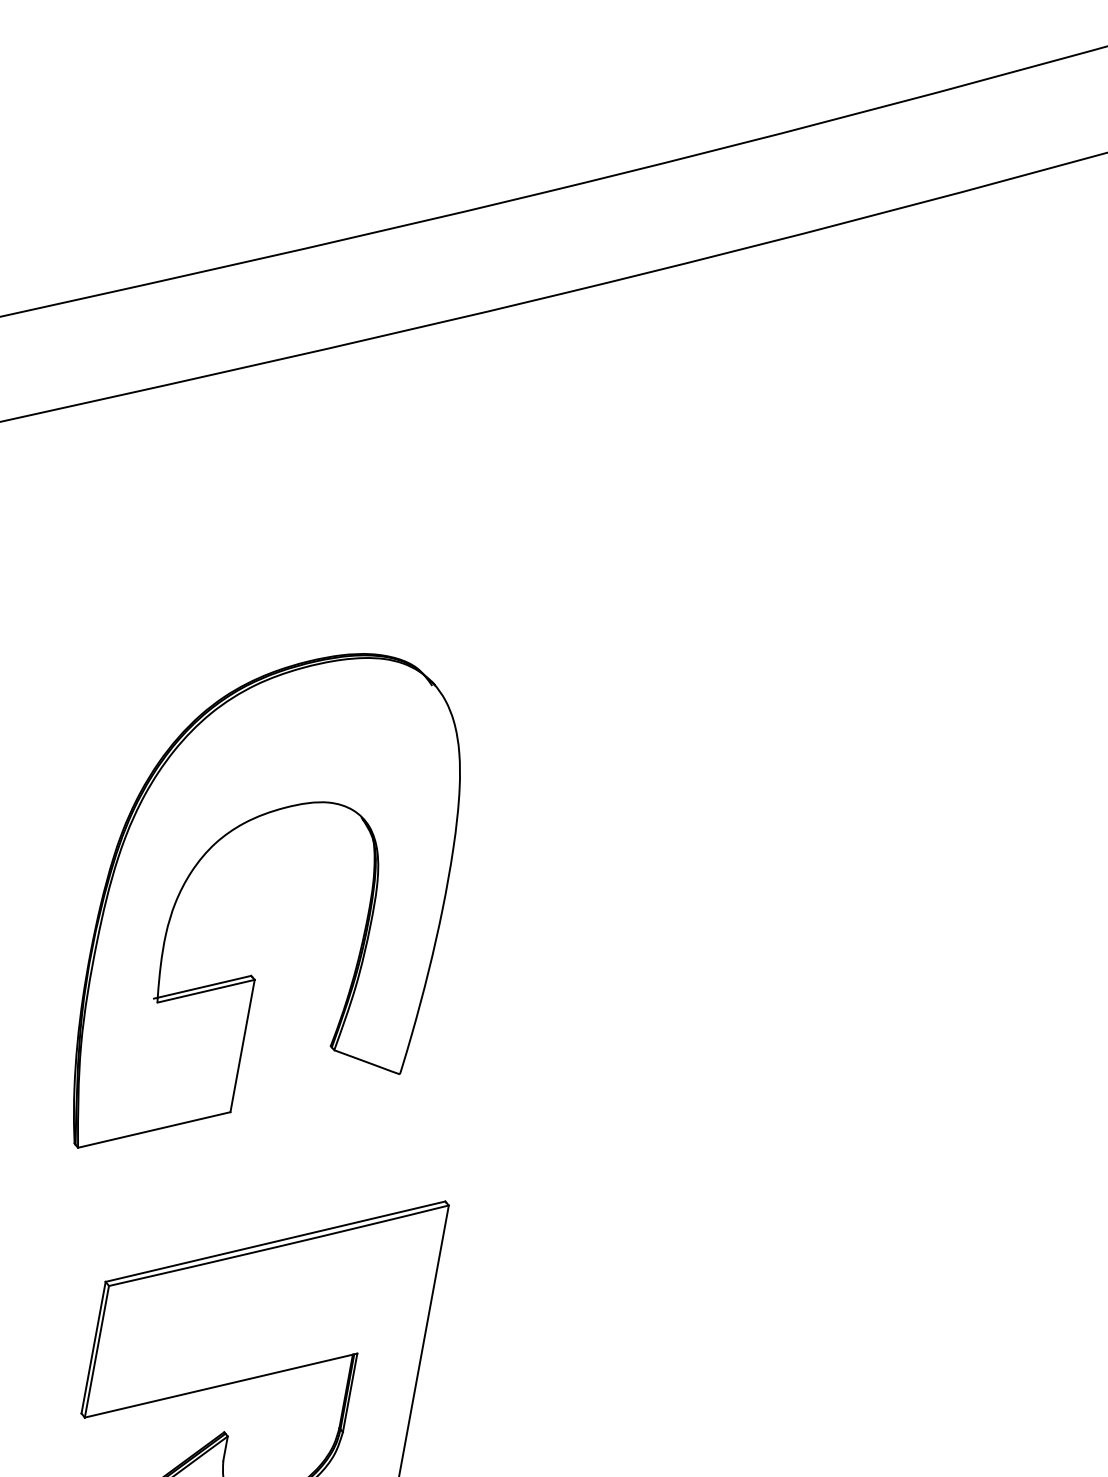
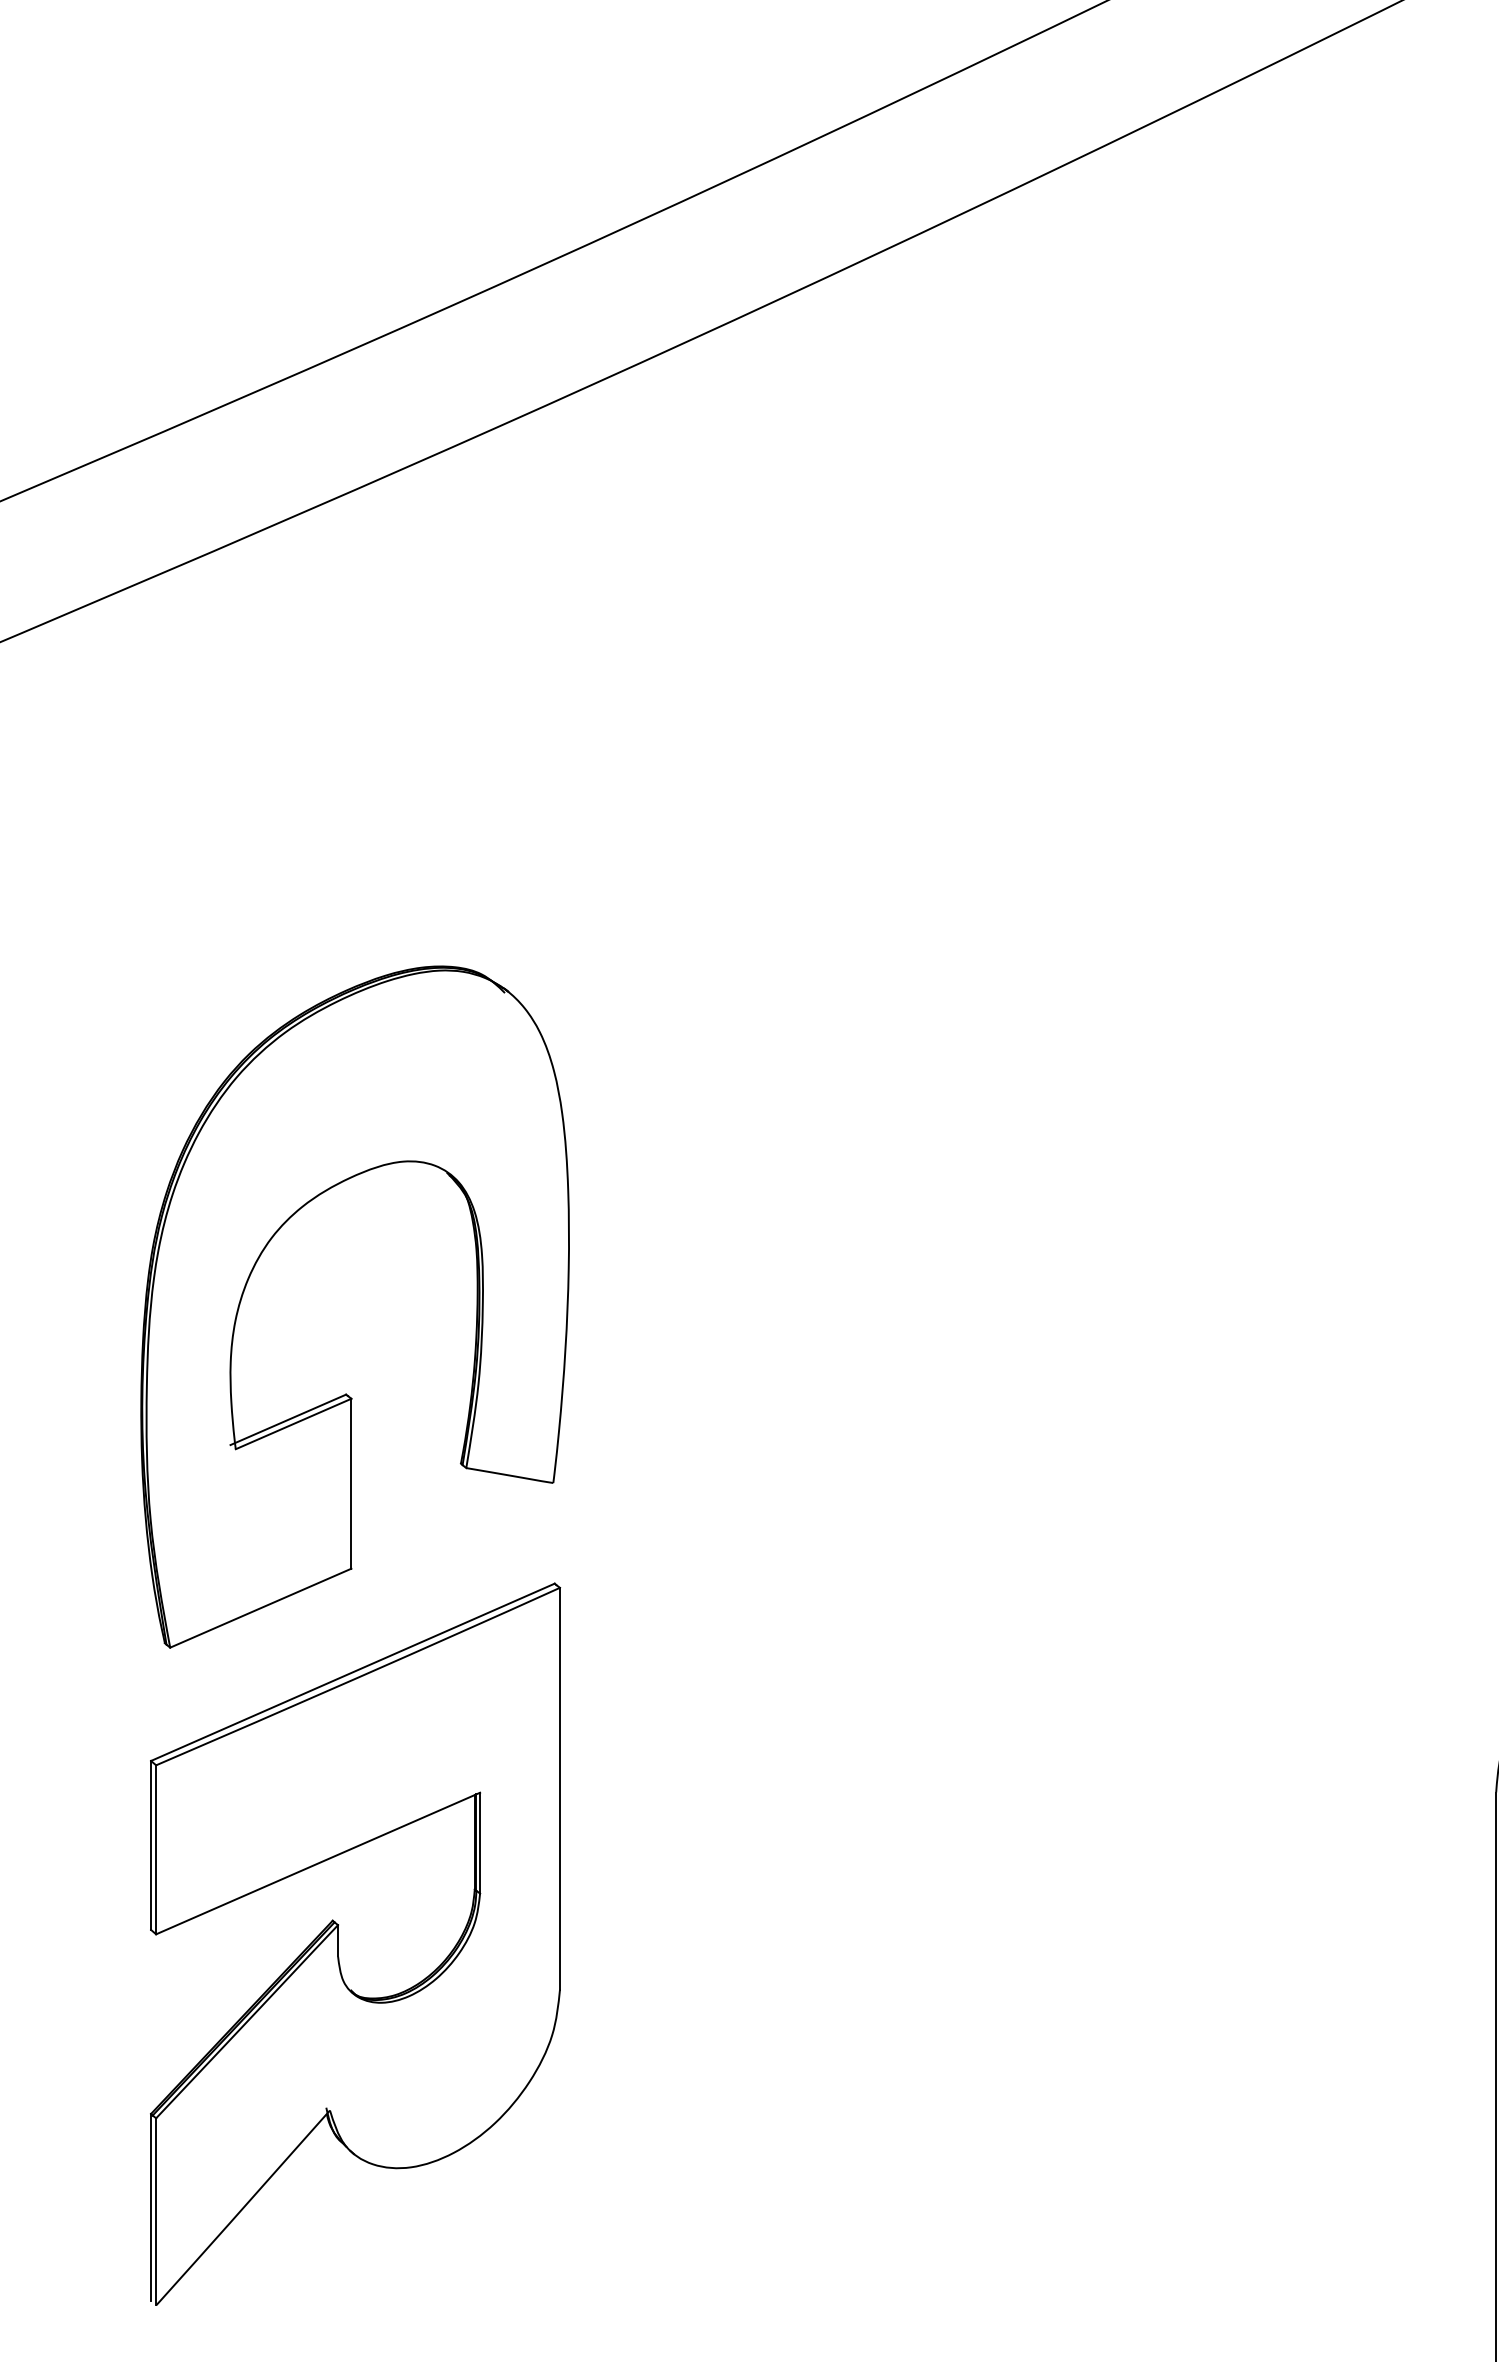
part: (251, 975) -> (346, 1393), moved

